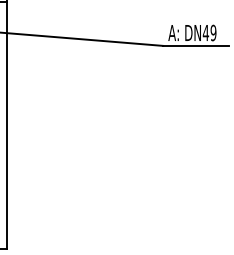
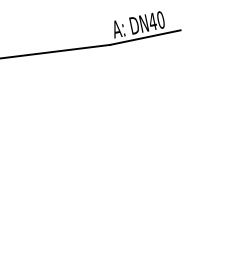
text: (213, 33) -> (160, 20), DN49 -> DN40

